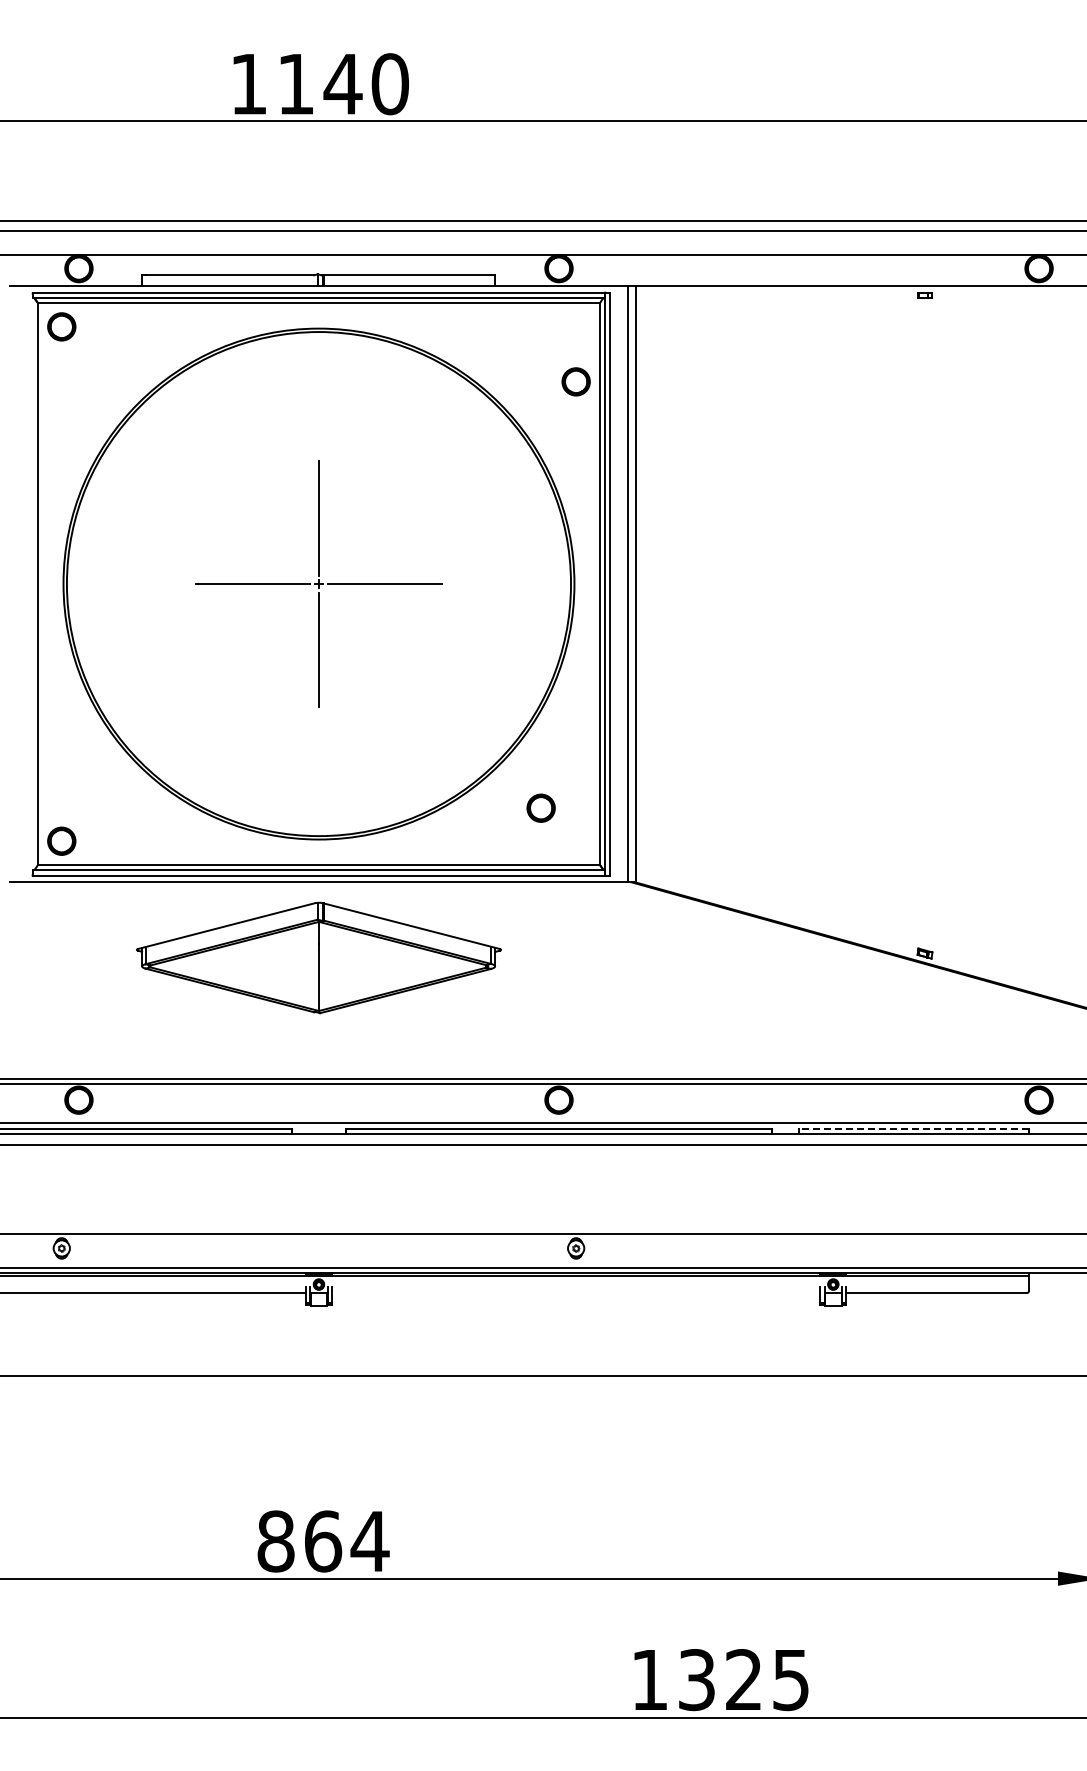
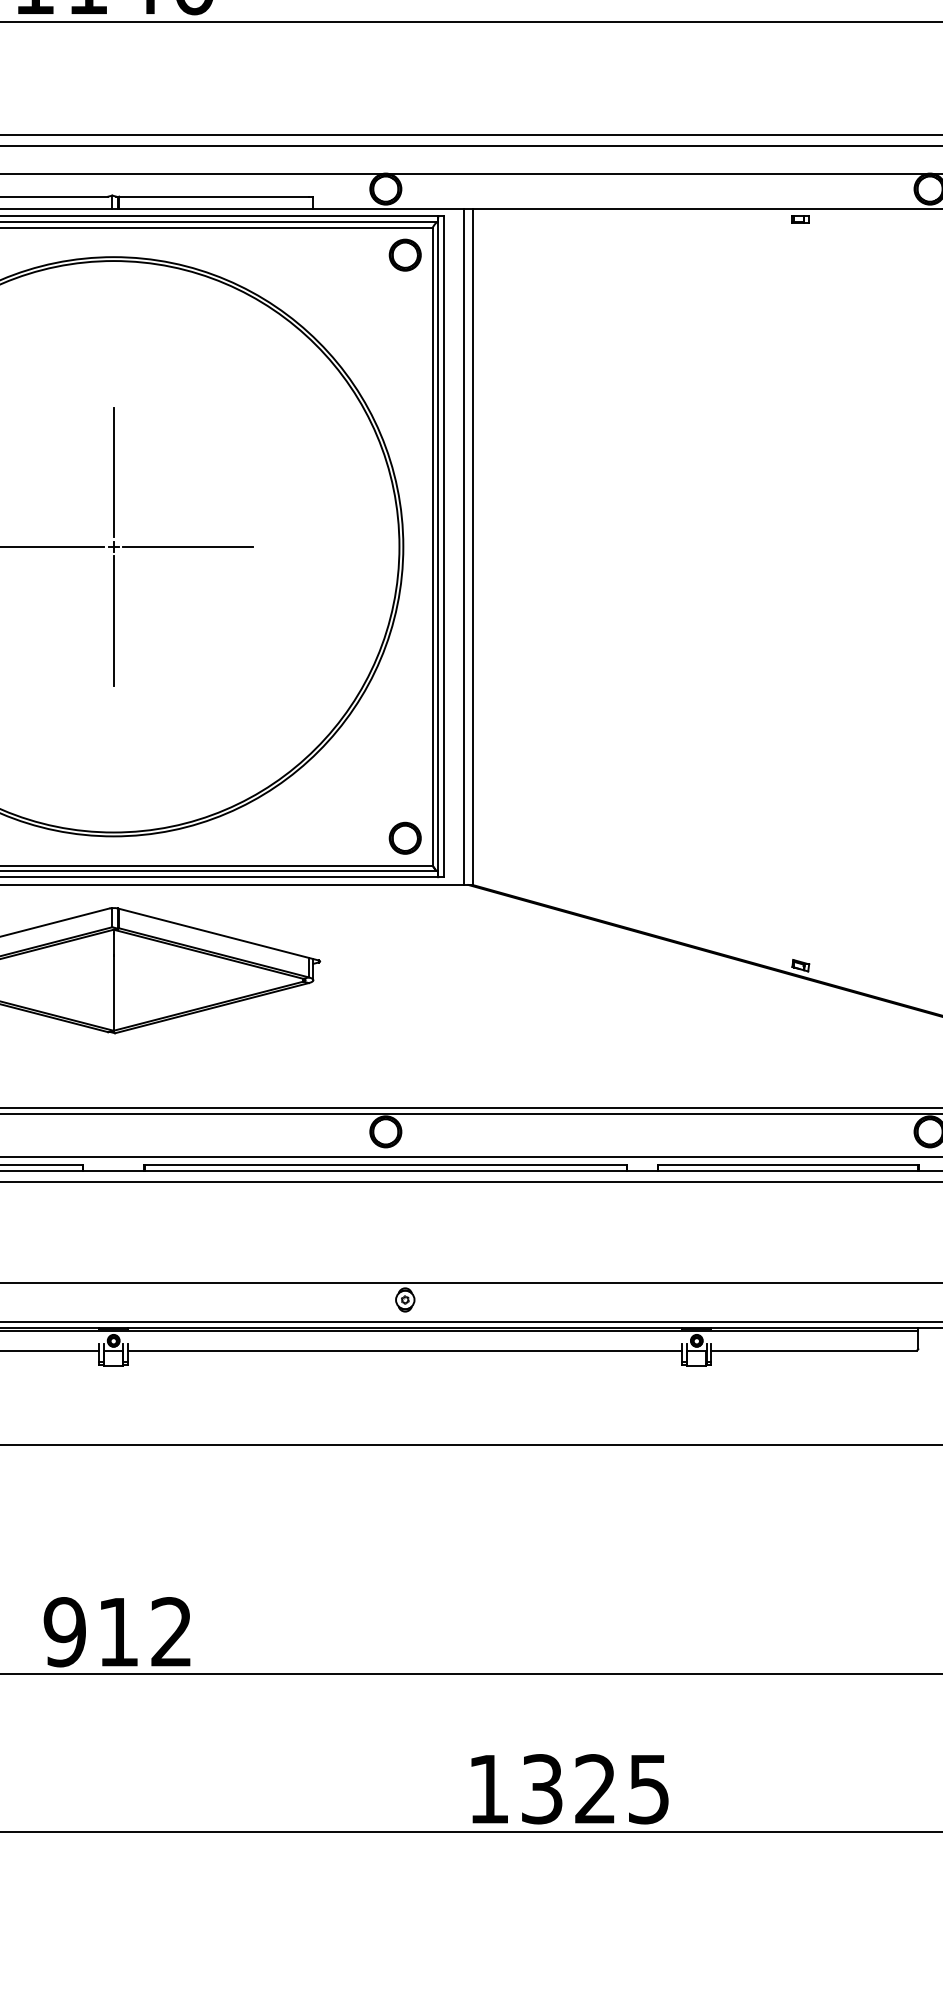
part: (575, 381) -> (404, 254), moved
part: (540, 807) -> (404, 837), moved
line: (913, 1129) -> (787, 1165), dashed -> solid
line: (575, 1293) -> (404, 1351), added
text: (323, 1541) -> (118, 1632), 864 -> 912

